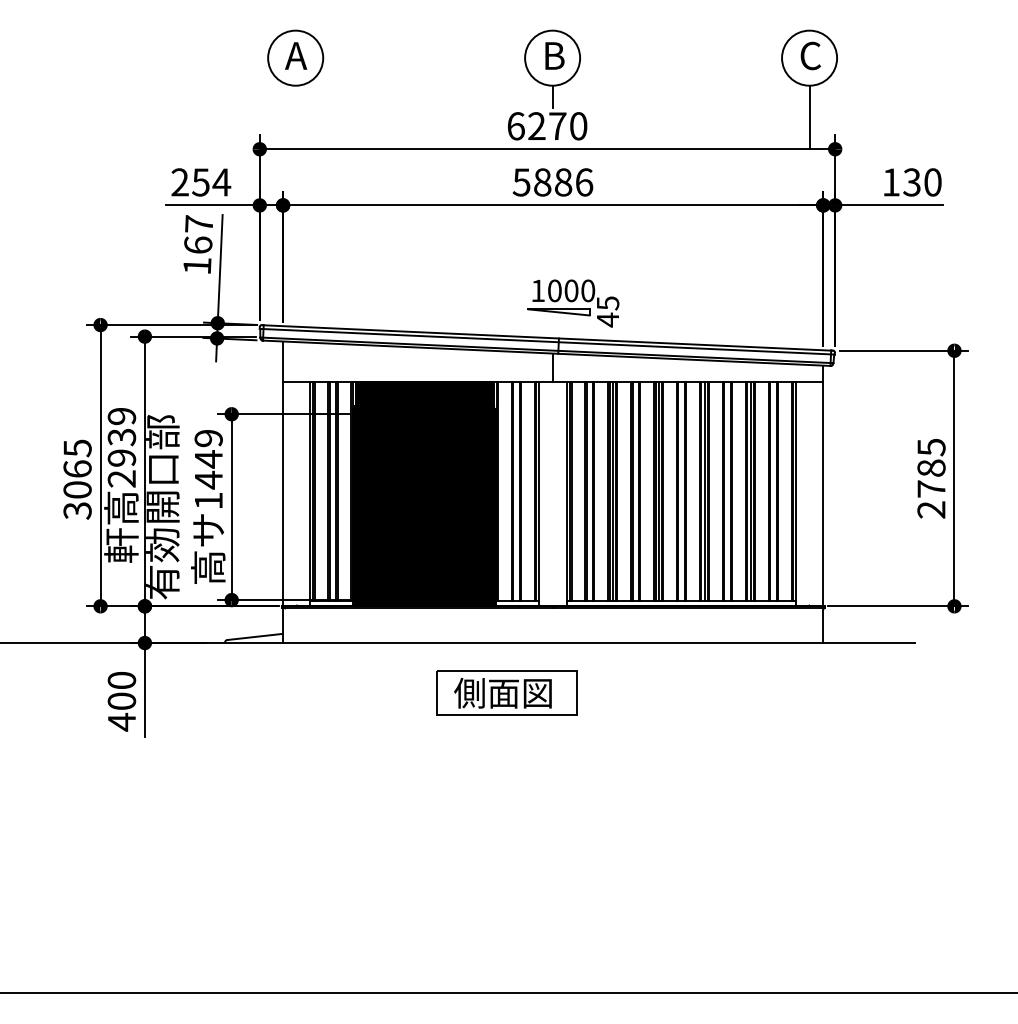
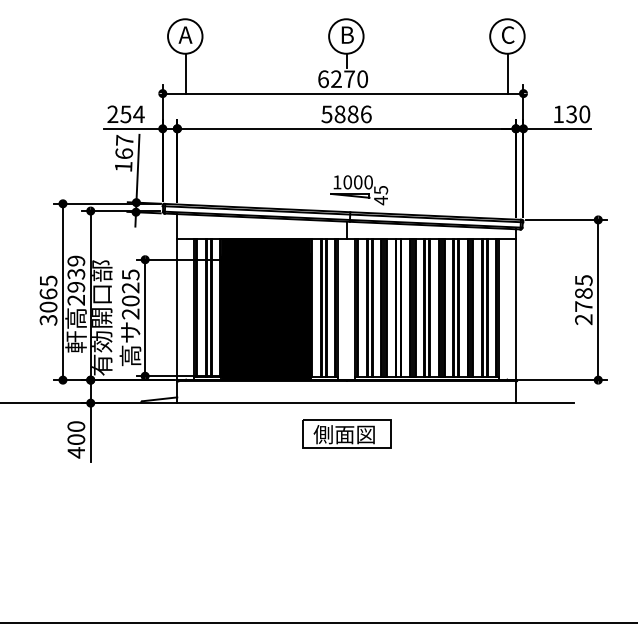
line: (296, 117) -> (185, 73), added
text: (208, 469) -> (130, 294), 1449 -> 2025
part: (506, 691) -> (346, 433), moved

